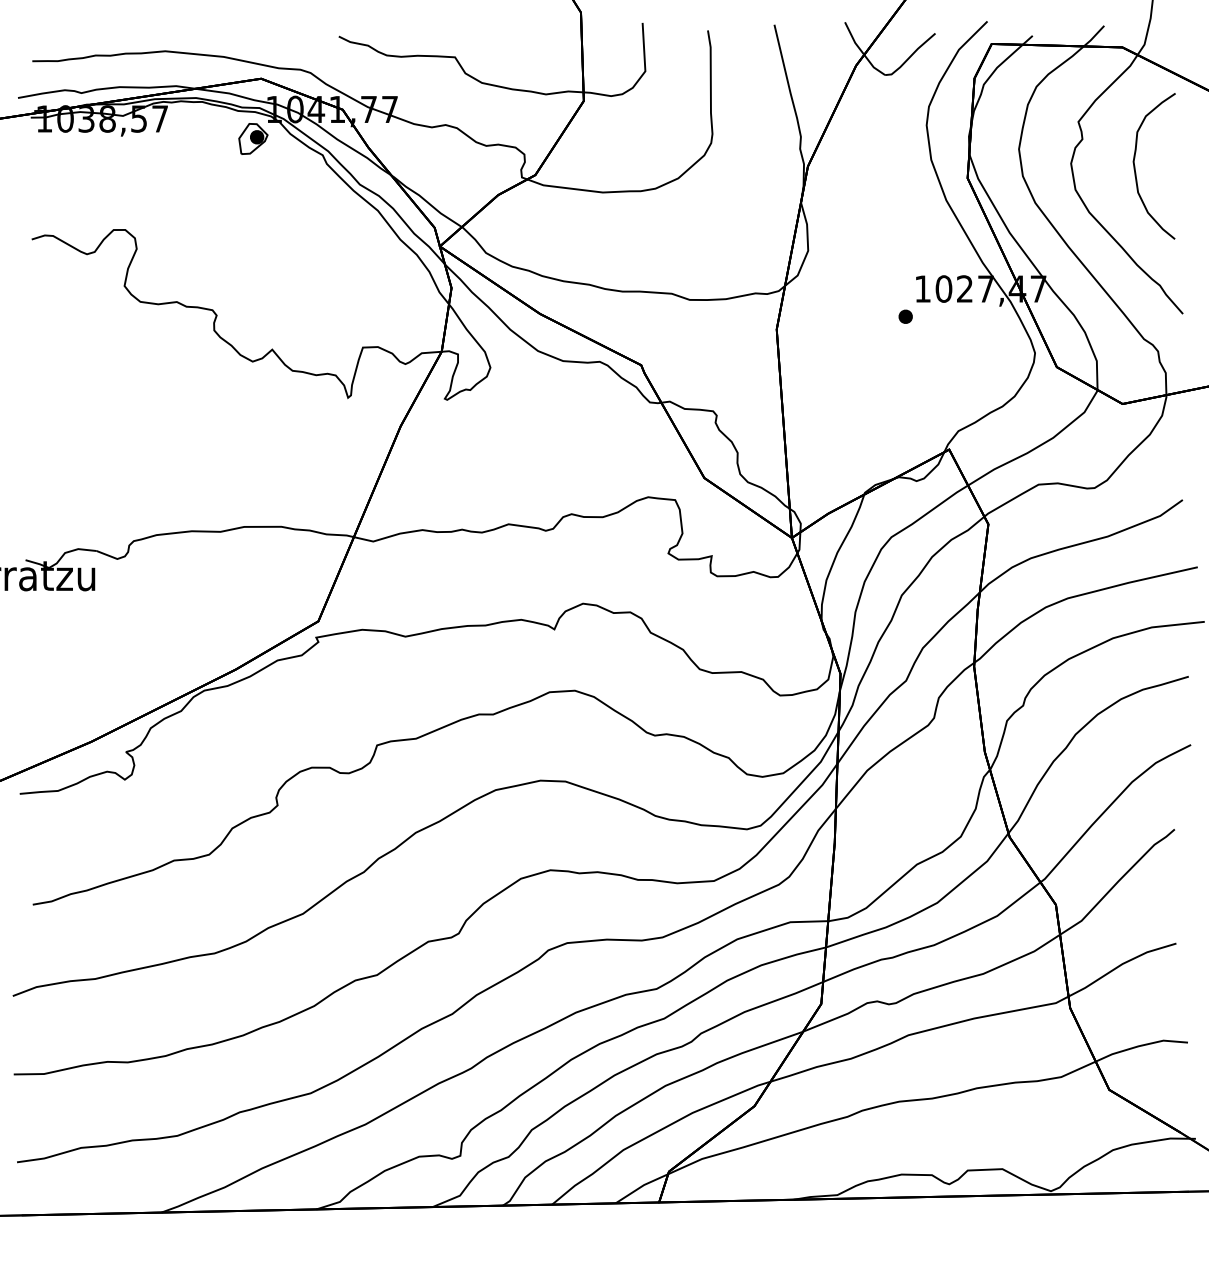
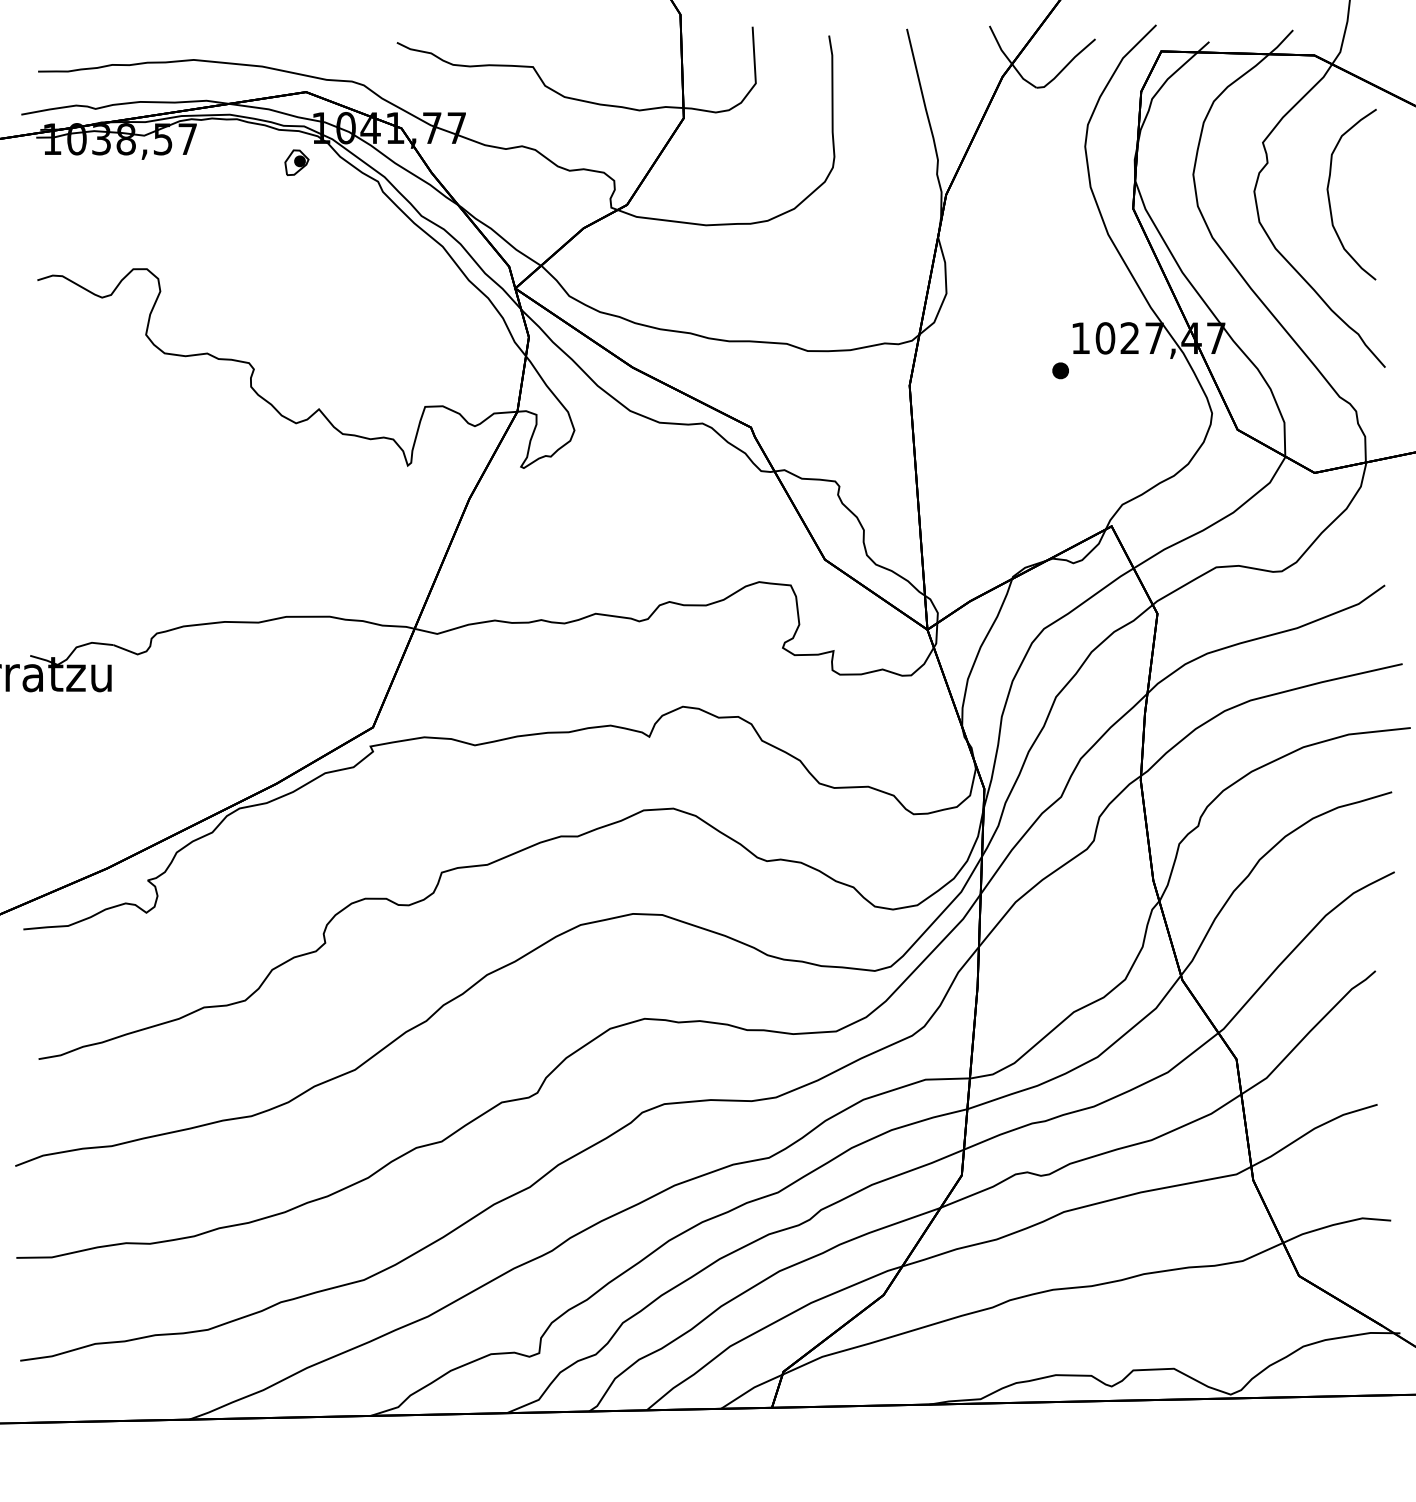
part: (253, 138) -> (296, 162), size x0.7

